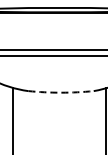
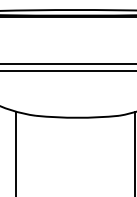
arc: (61, 92) -> (78, 117), dashed -> solid

